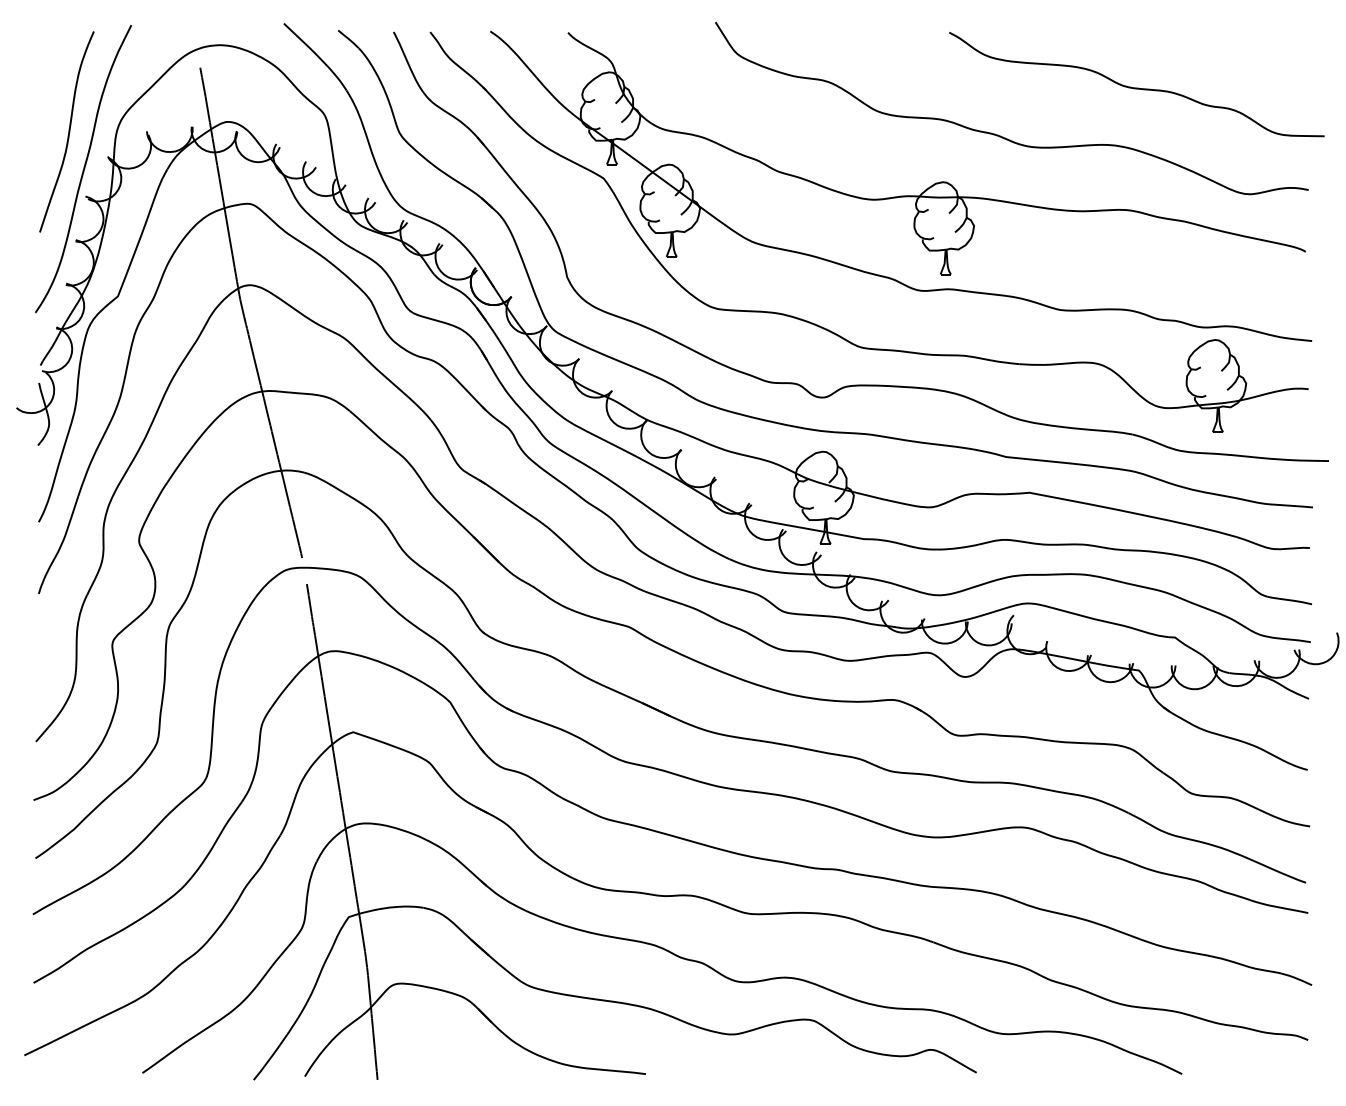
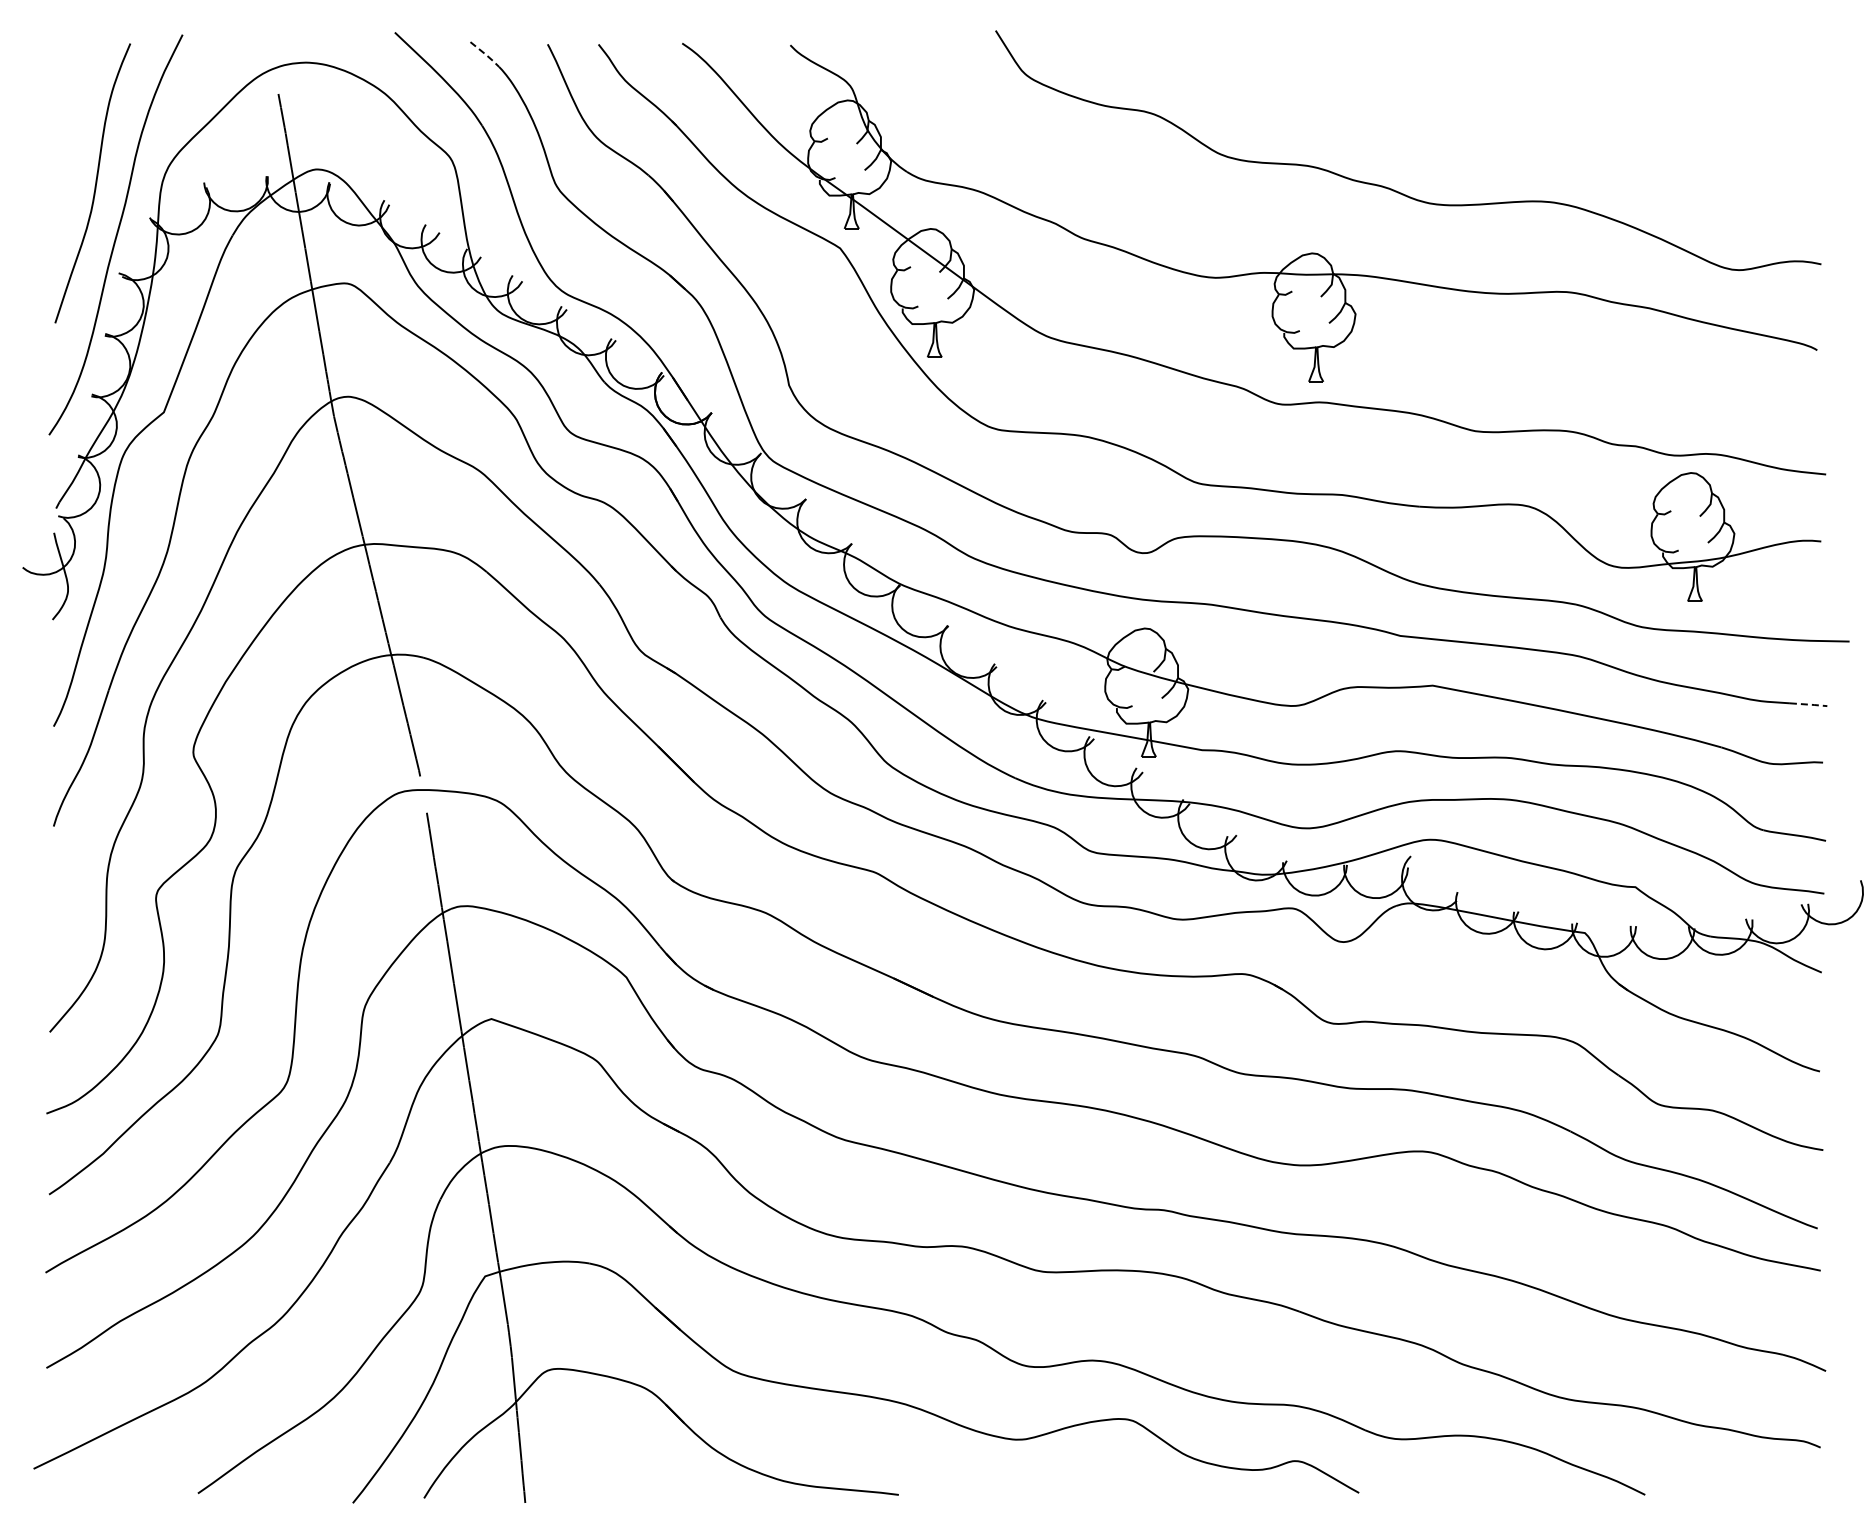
line: (349, 39) -> (486, 54), solid -> dashed
curve: (1135, 87) -> (1580, 121), removed
line: (1300, 506) -> (1809, 704), solid -> dashed

